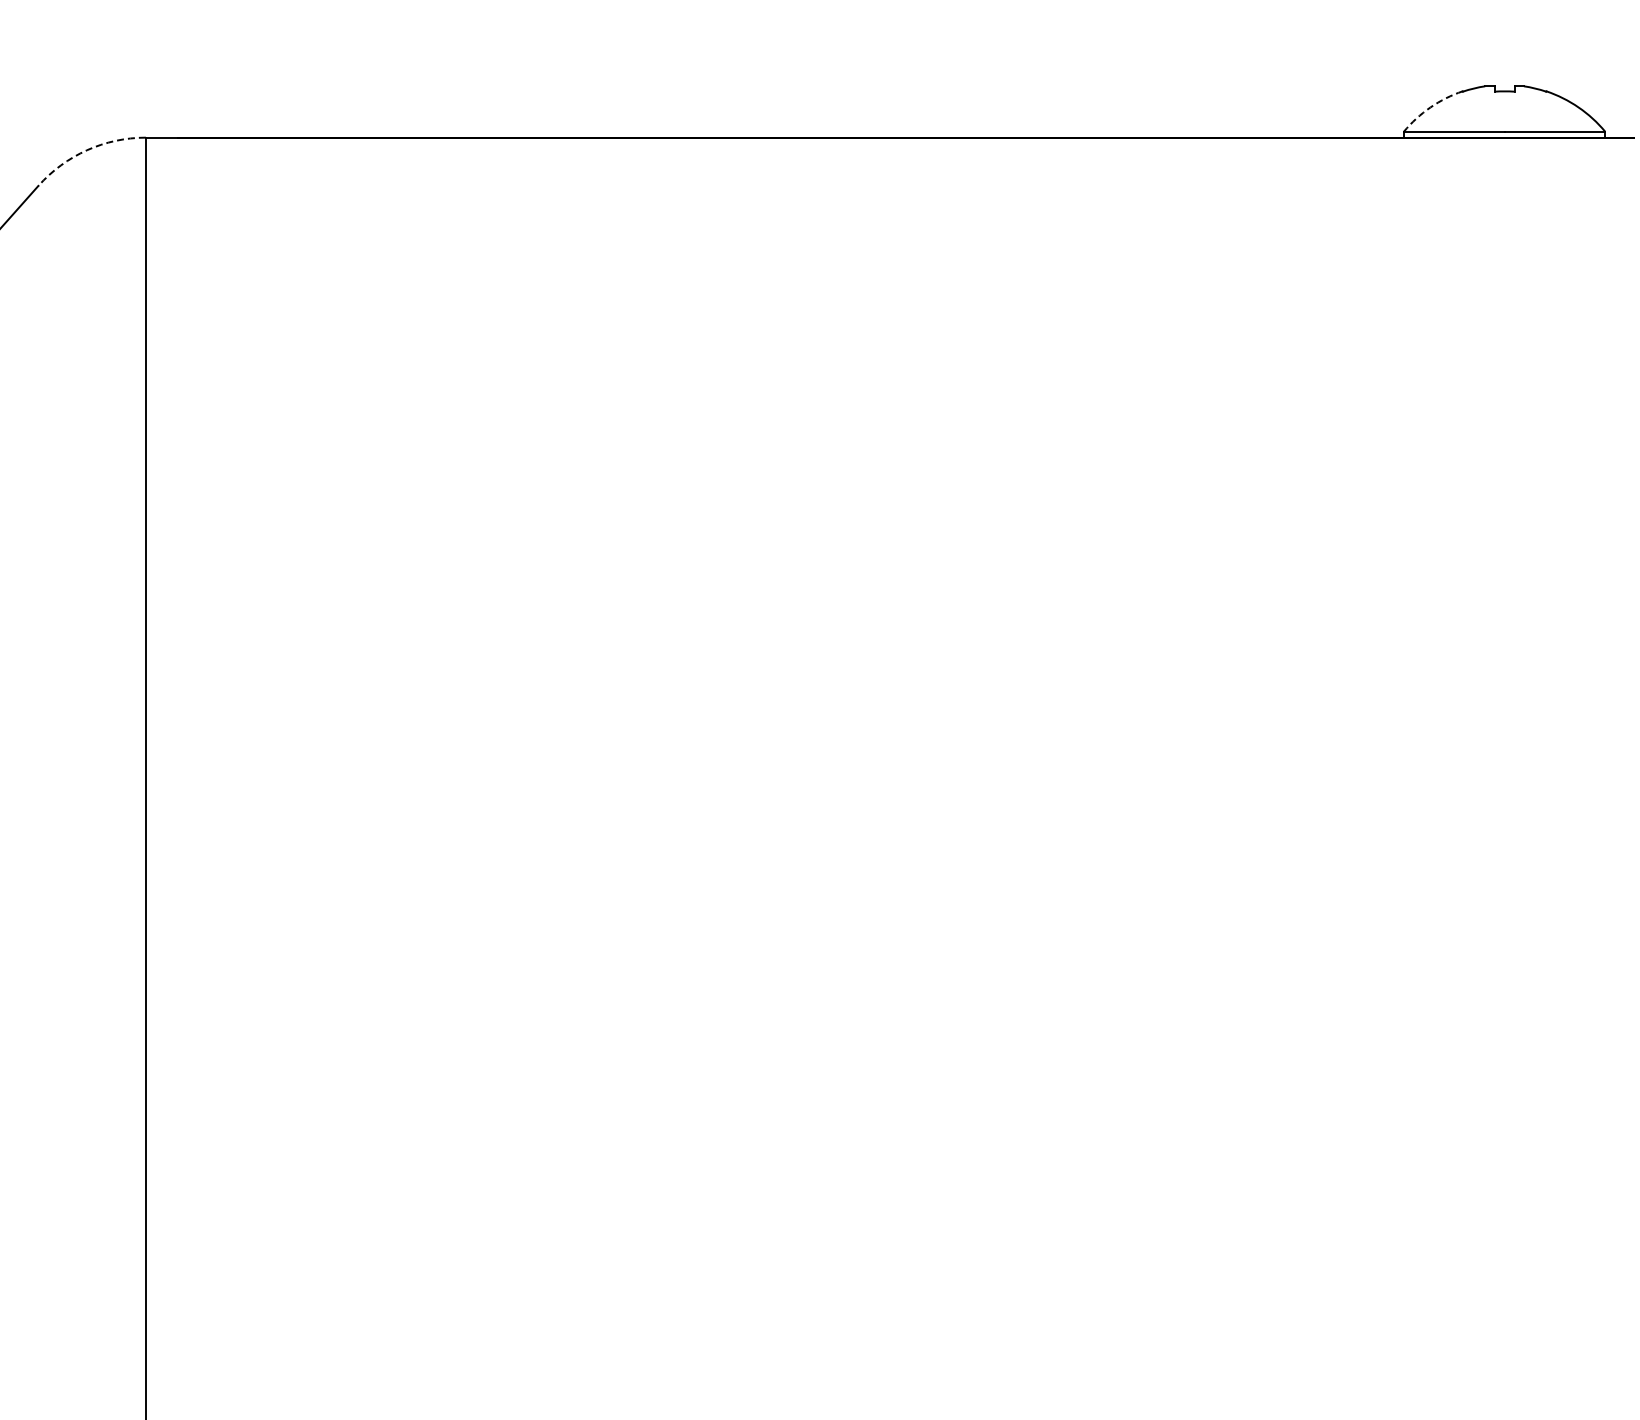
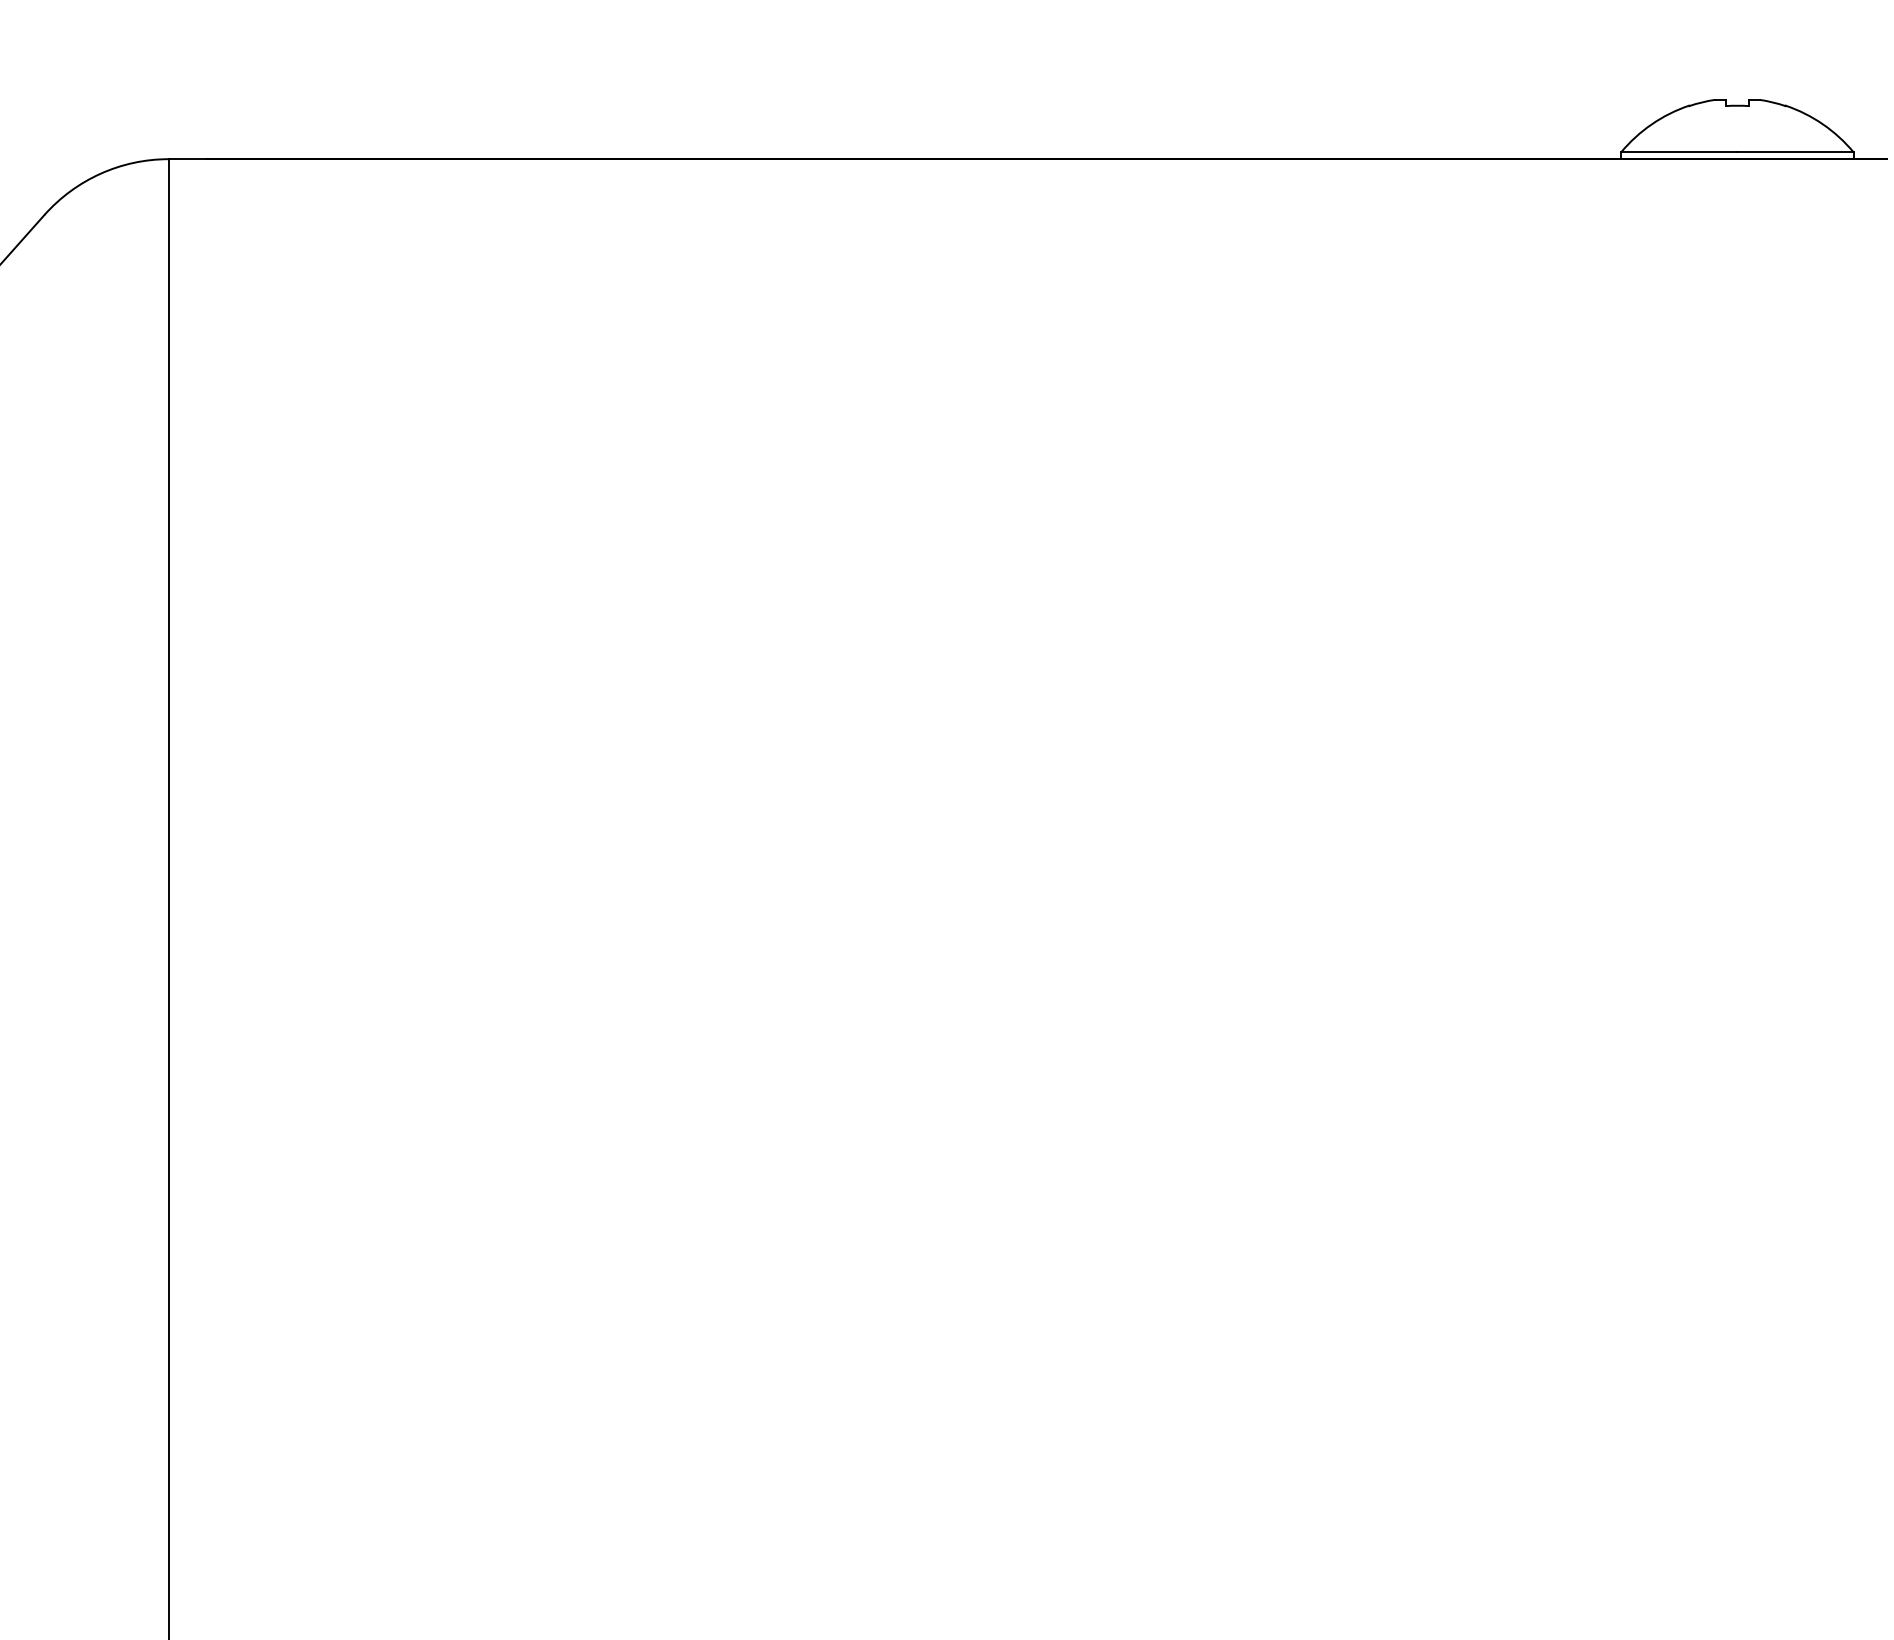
arc: (1430, 107) -> (1651, 124), dashed -> solid
arc: (86, 150) -> (100, 174), dashed -> solid

